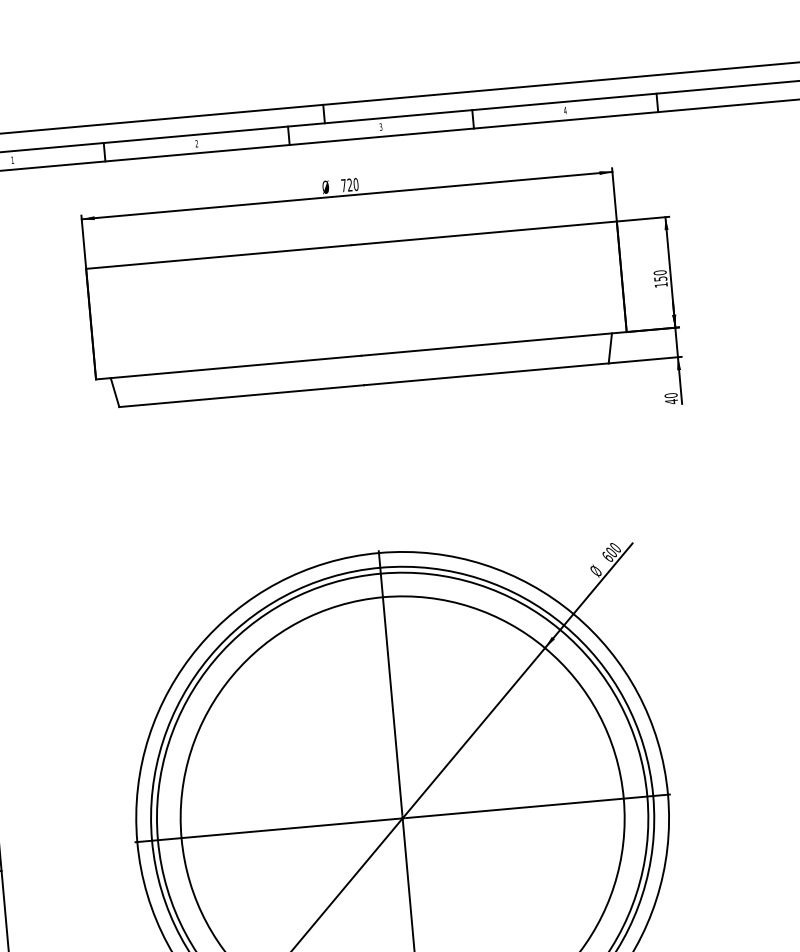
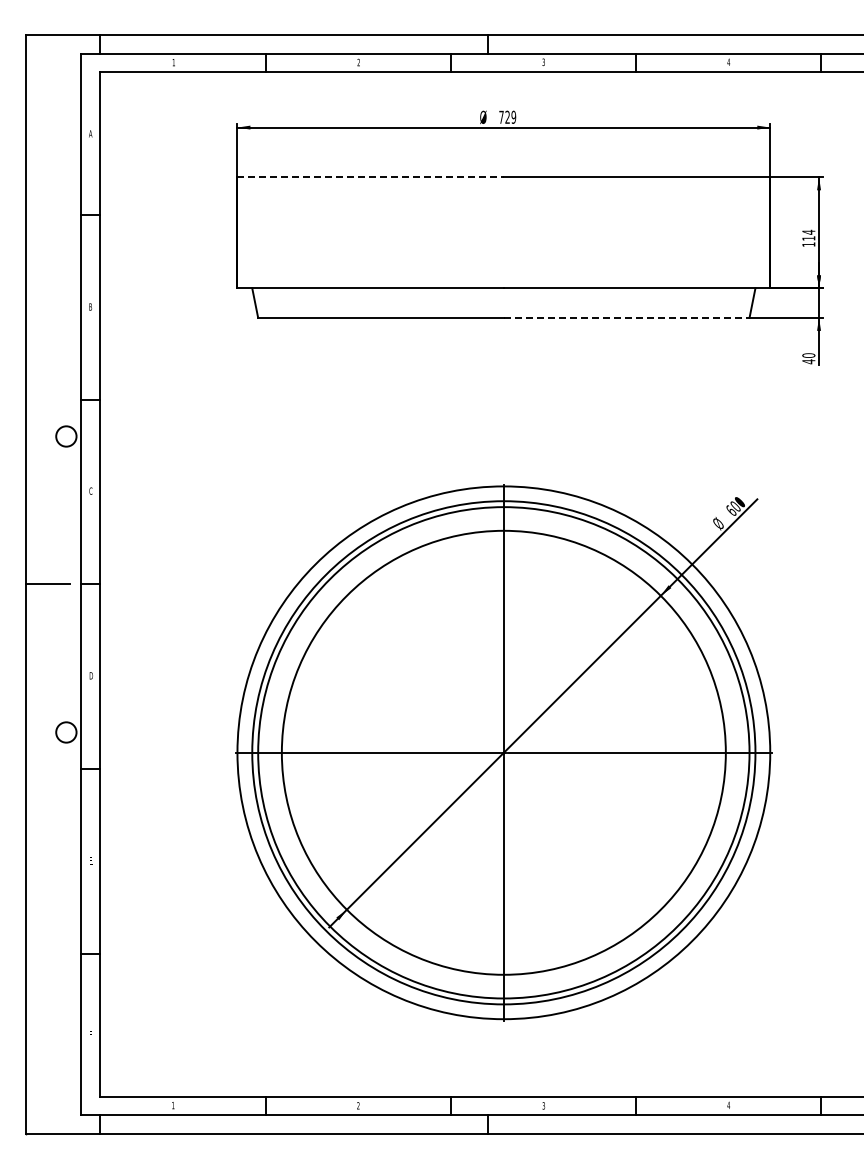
text: (355, 184) -> (513, 117), 720 -> 729
line: (219, 257) -> (371, 177), solid -> dashed
text: (660, 275) -> (808, 234), 150 -> 114
line: (486, 373) -> (626, 317), solid -> dashed

